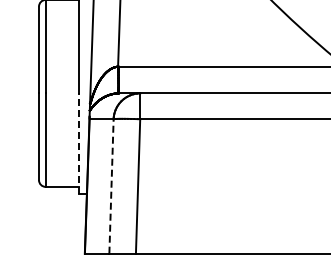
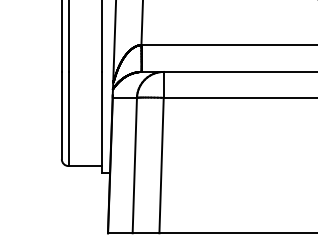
line: (79, 143) -> (102, 122), dashed -> solid
line: (111, 185) -> (134, 164), dashed -> solid

